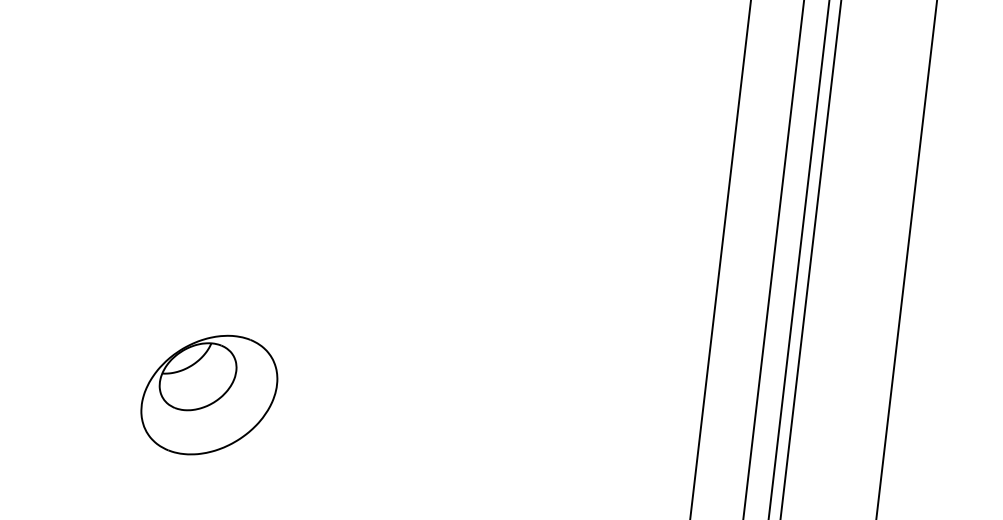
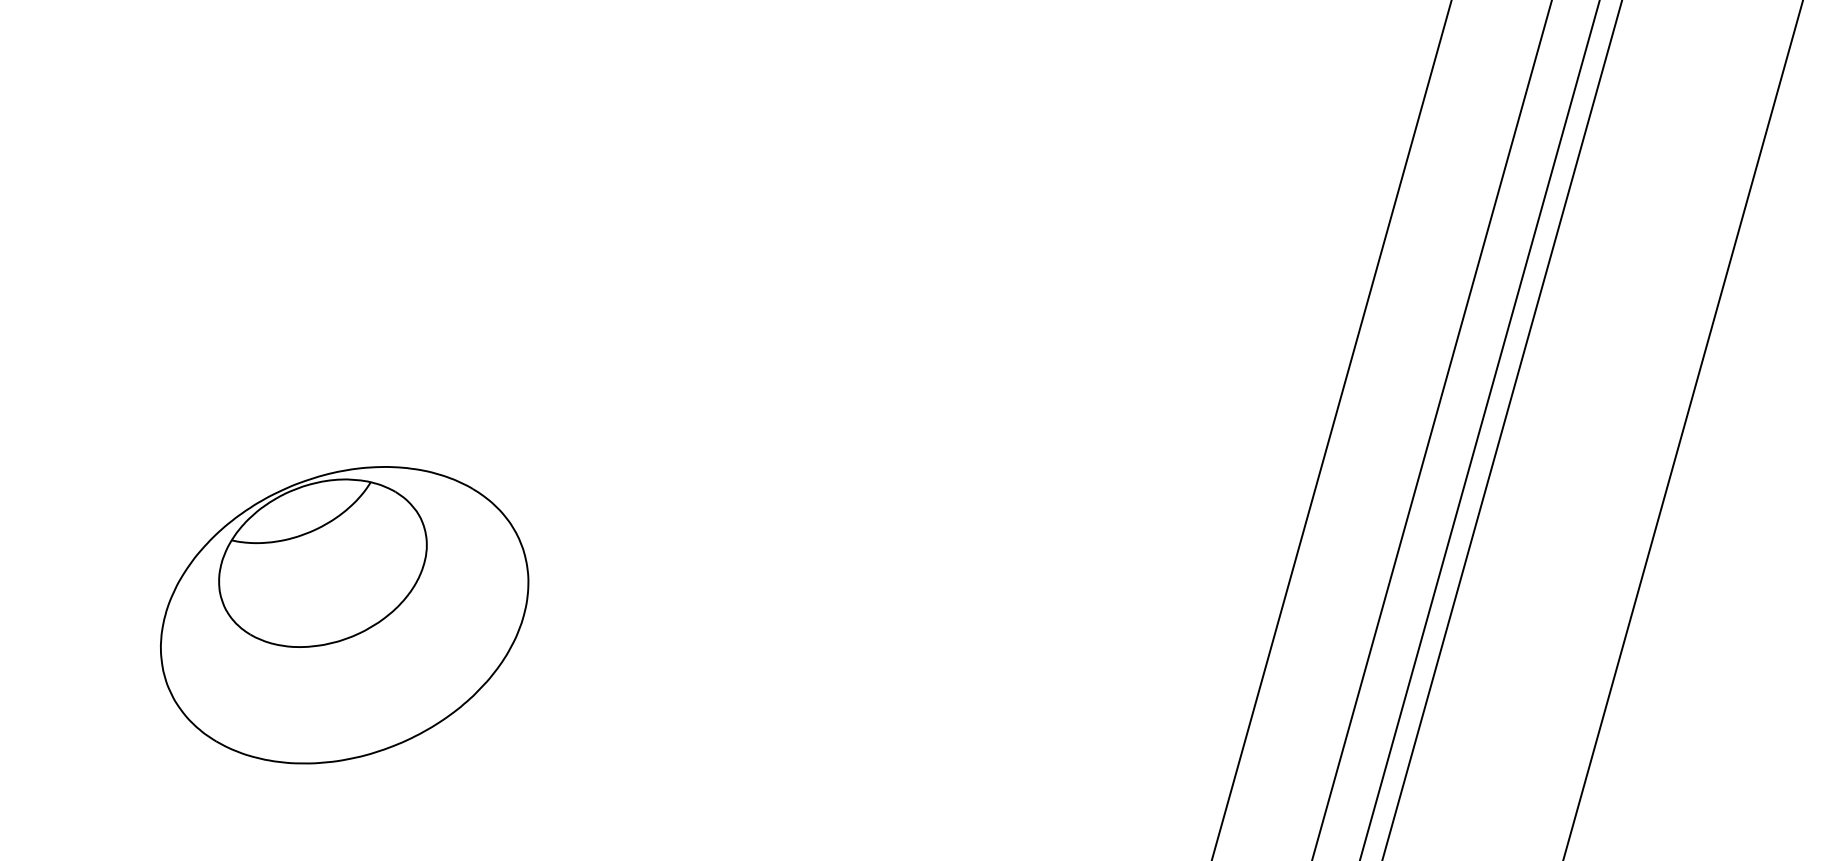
part: (209, 394) -> (345, 614), size x1.43

